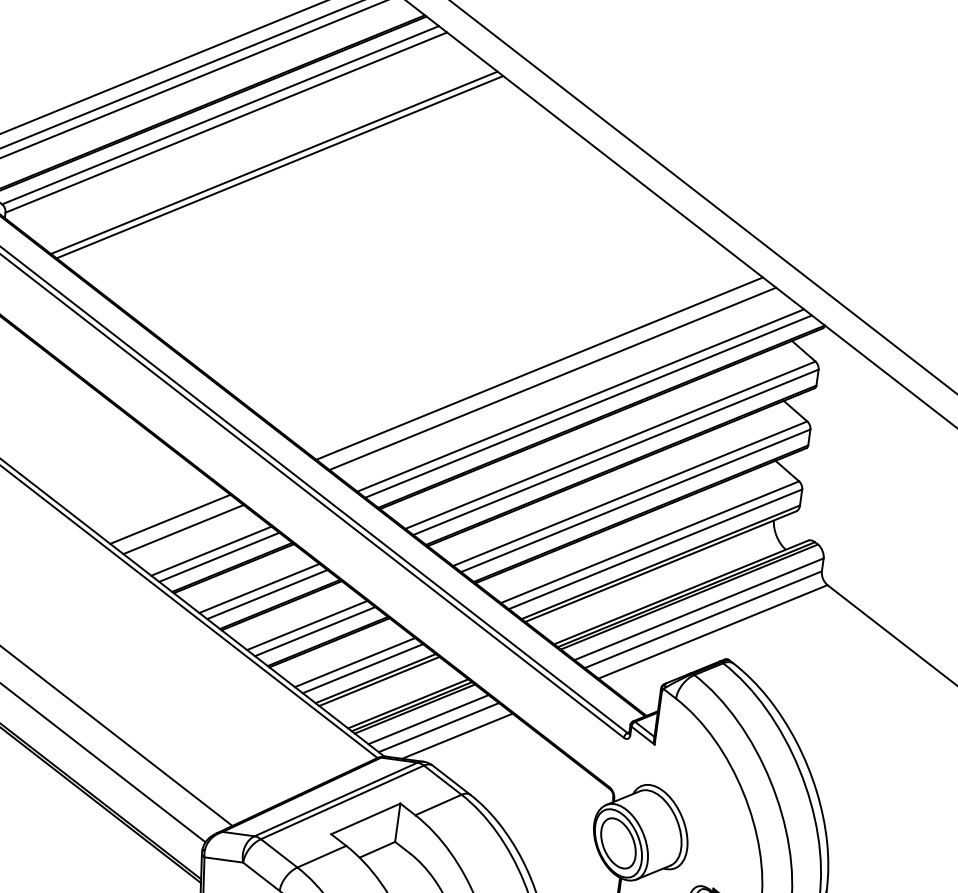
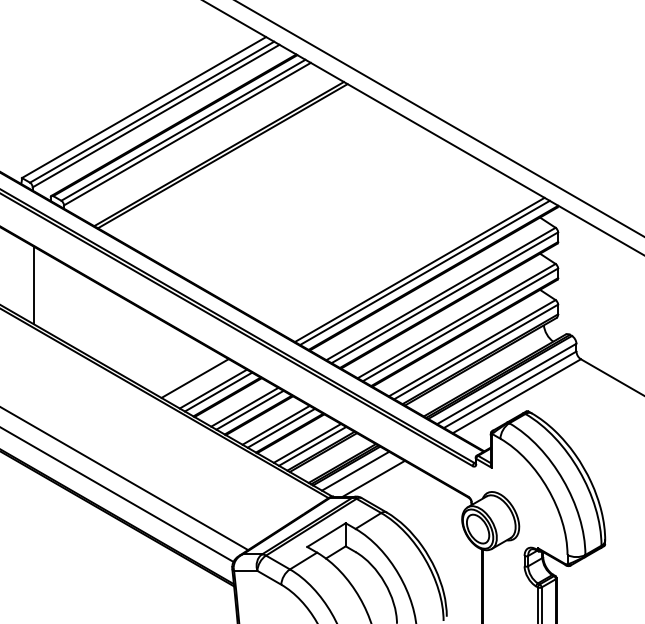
line: (538, 368) -> (392, 254), removed
line: (552, 379) -> (401, 259), removed
line: (170, 519) -> (186, 373), removed
line: (437, 726) -> (361, 474), removed

